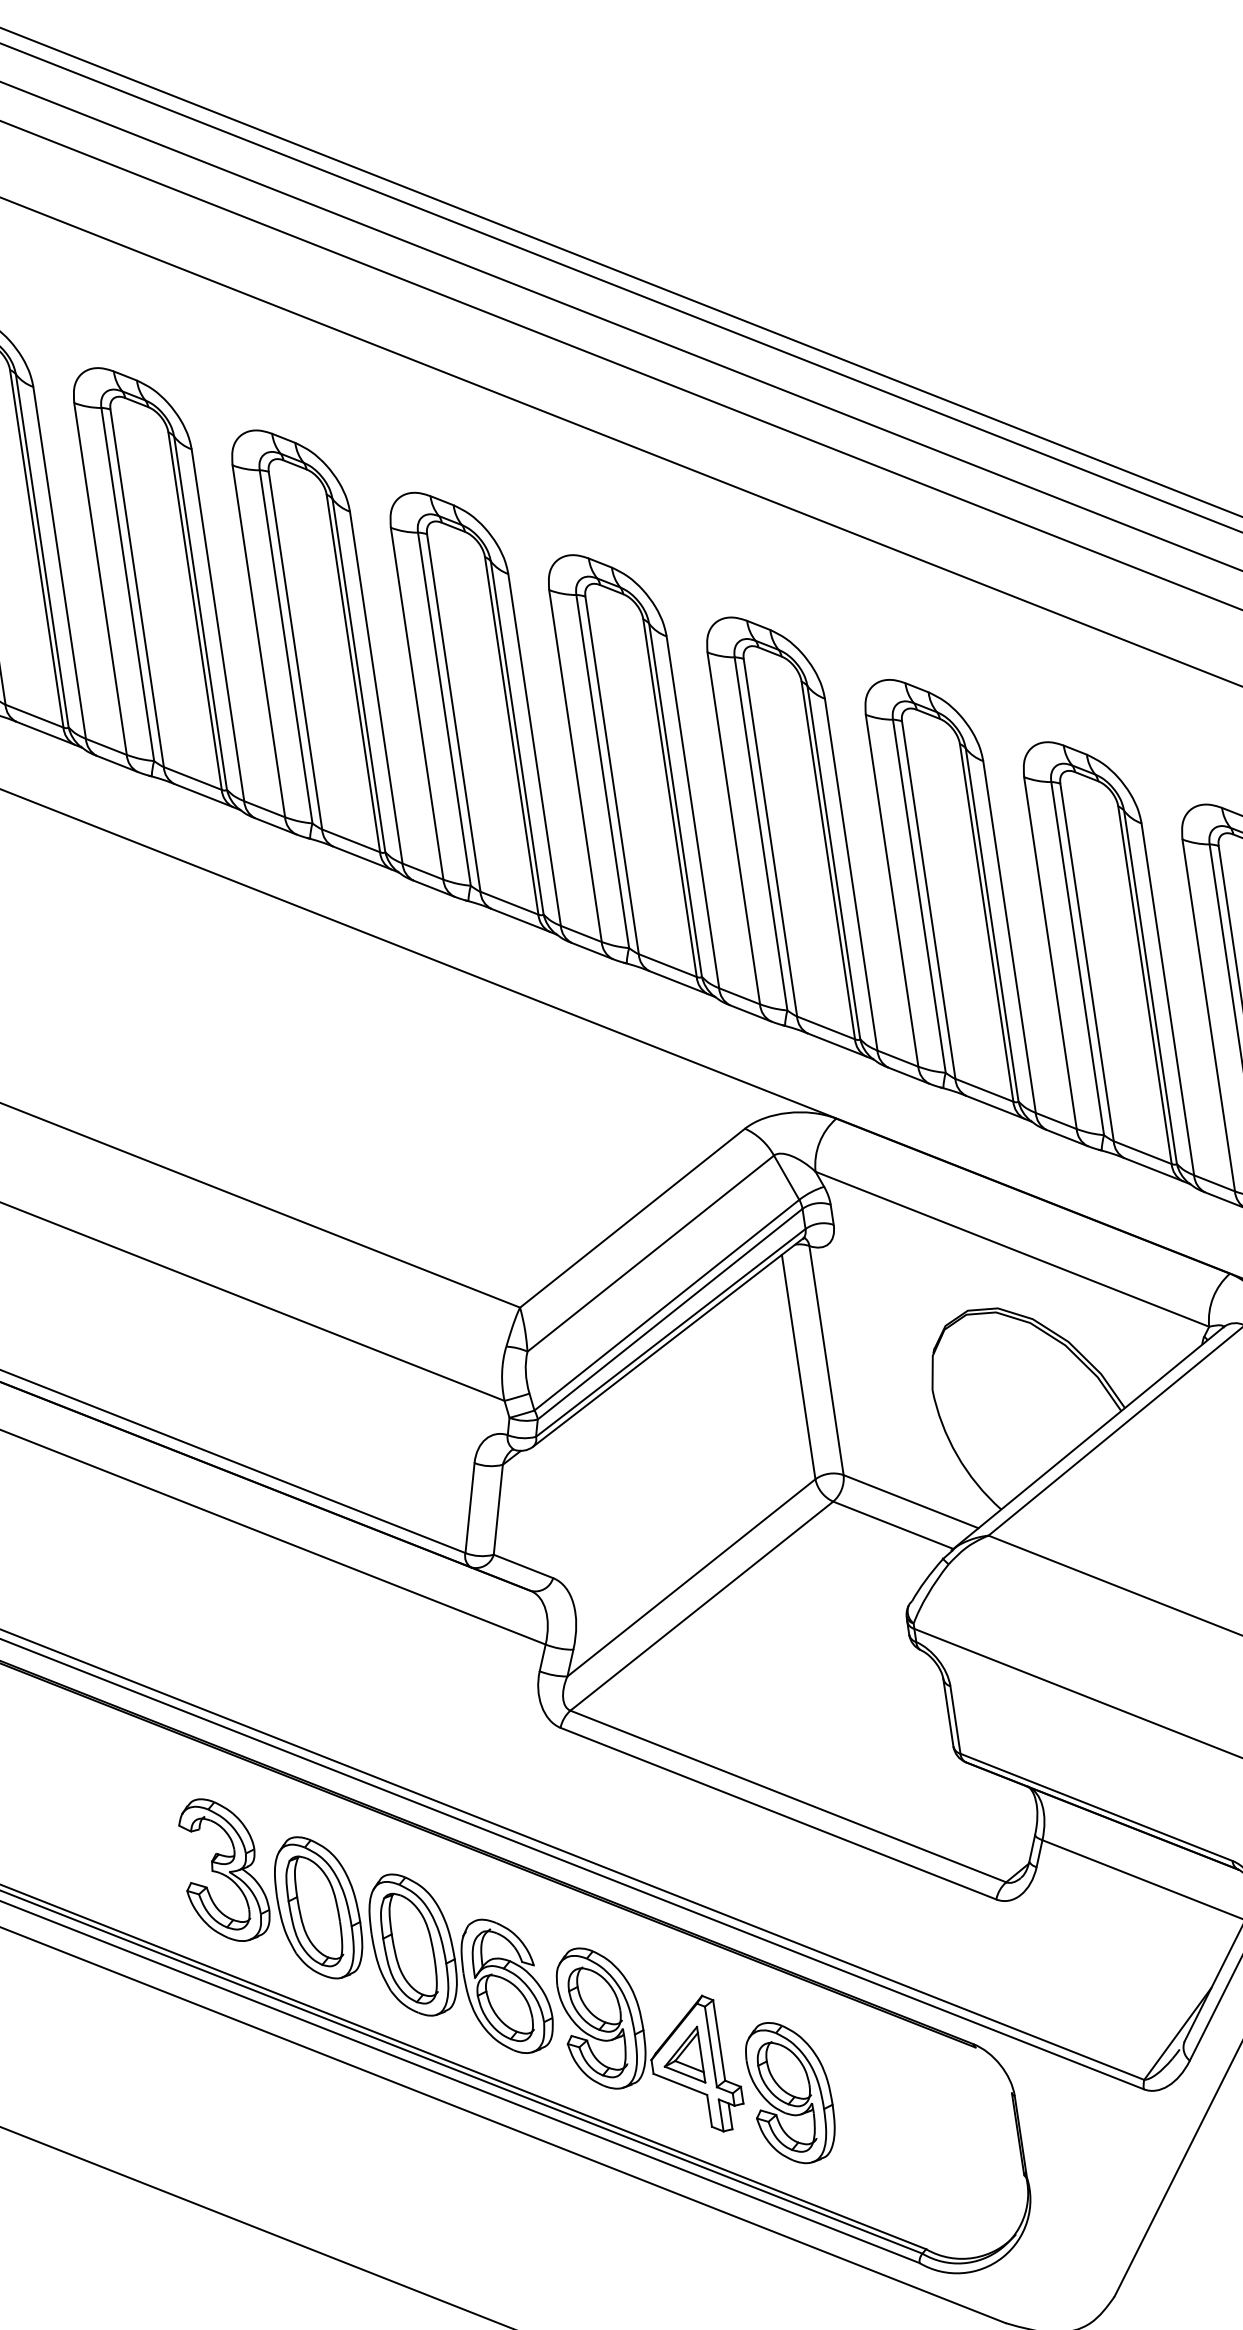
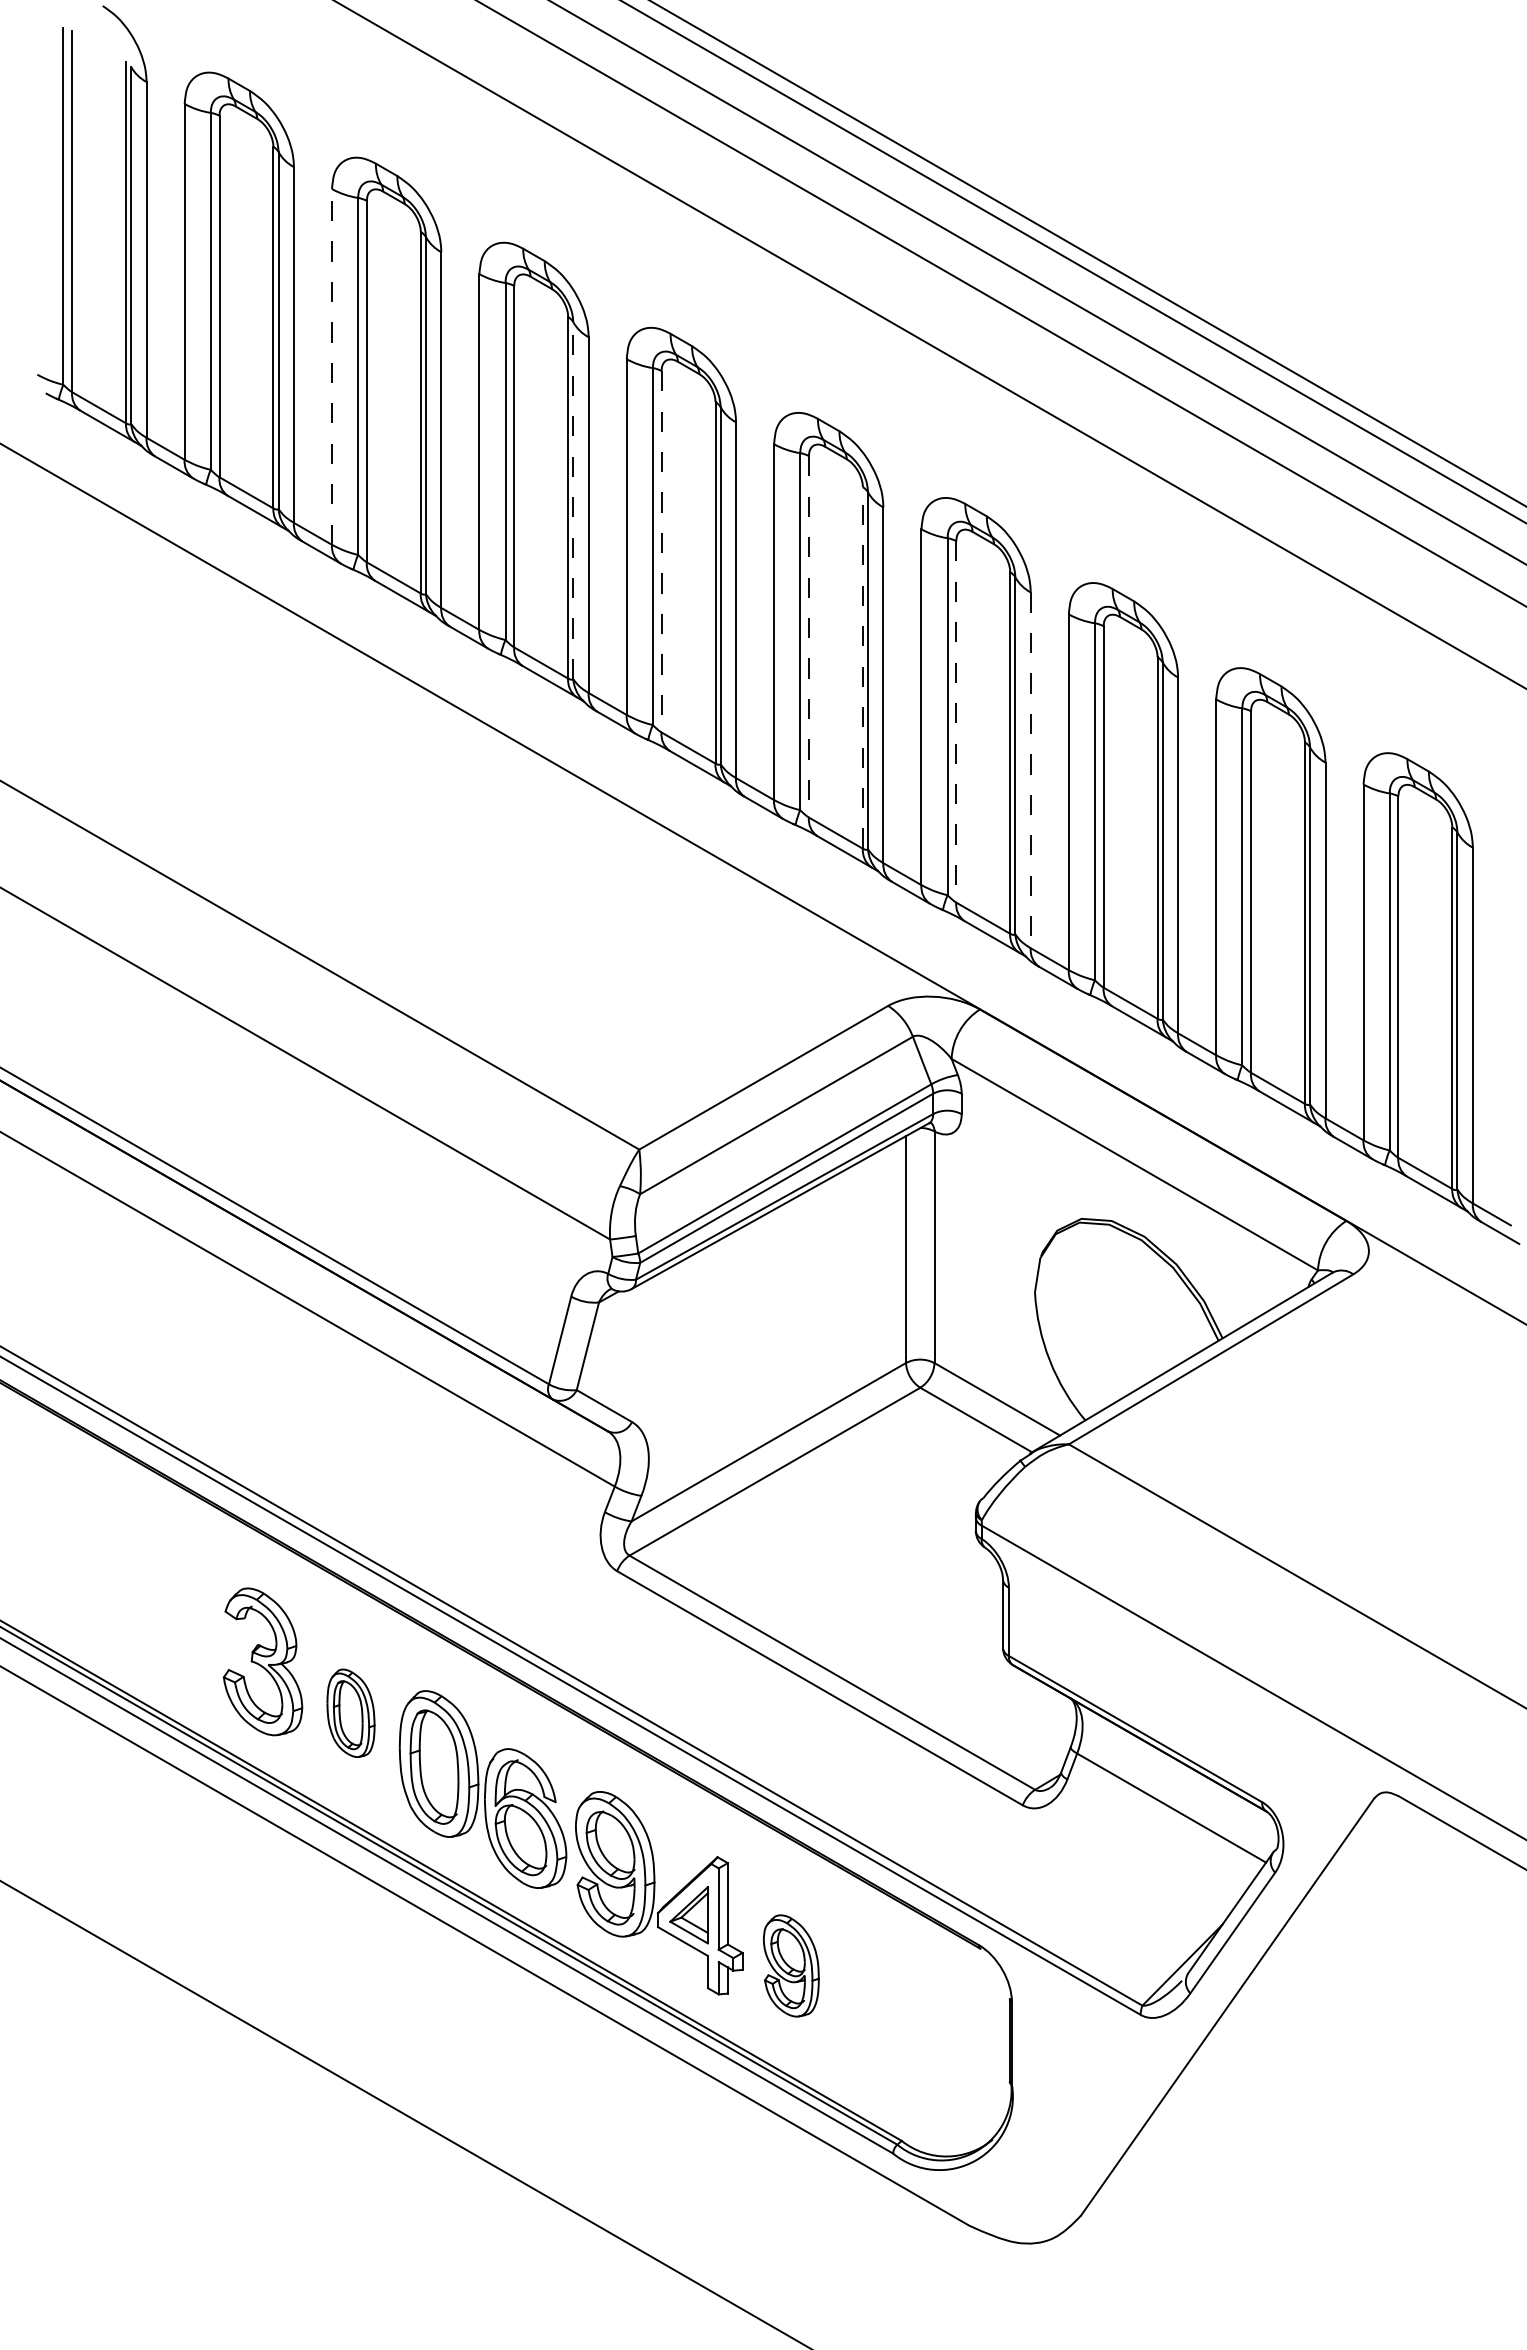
line: (100, 578) -> (332, 366), solid -> dashed
line: (359, 675) -> (573, 500), solid -> dashed
line: (453, 712) -> (661, 551), solid -> dashed
line: (611, 775) -> (808, 636), solid -> dashed
line: (669, 797) -> (862, 667), solid -> dashed
line: (770, 837) -> (956, 721), solid -> dashed
line: (850, 874) -> (1030, 770), solid -> dashed
part: (317, 1908) -> (350, 1713), size x0.6
part: (791, 2092) -> (791, 1965), size x0.7

